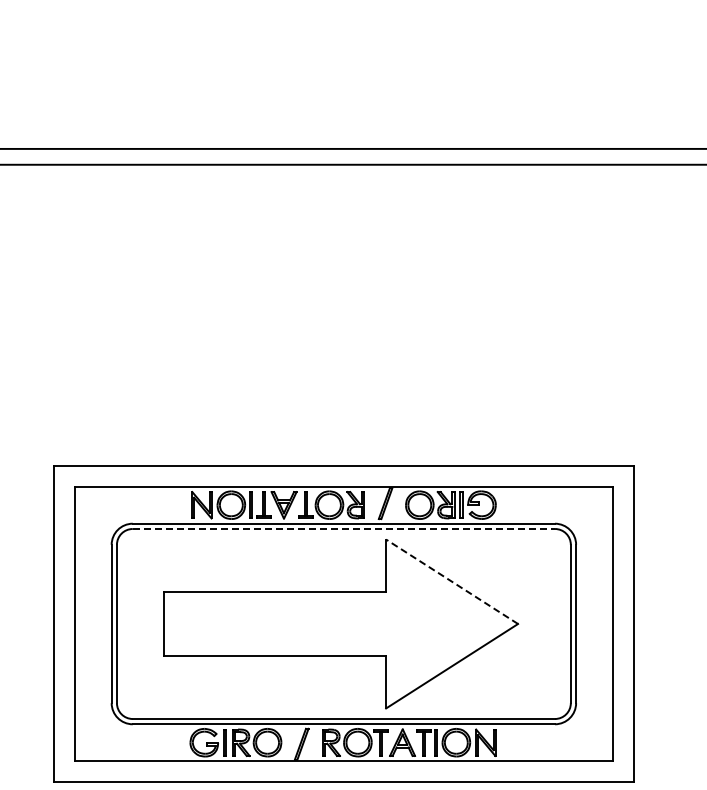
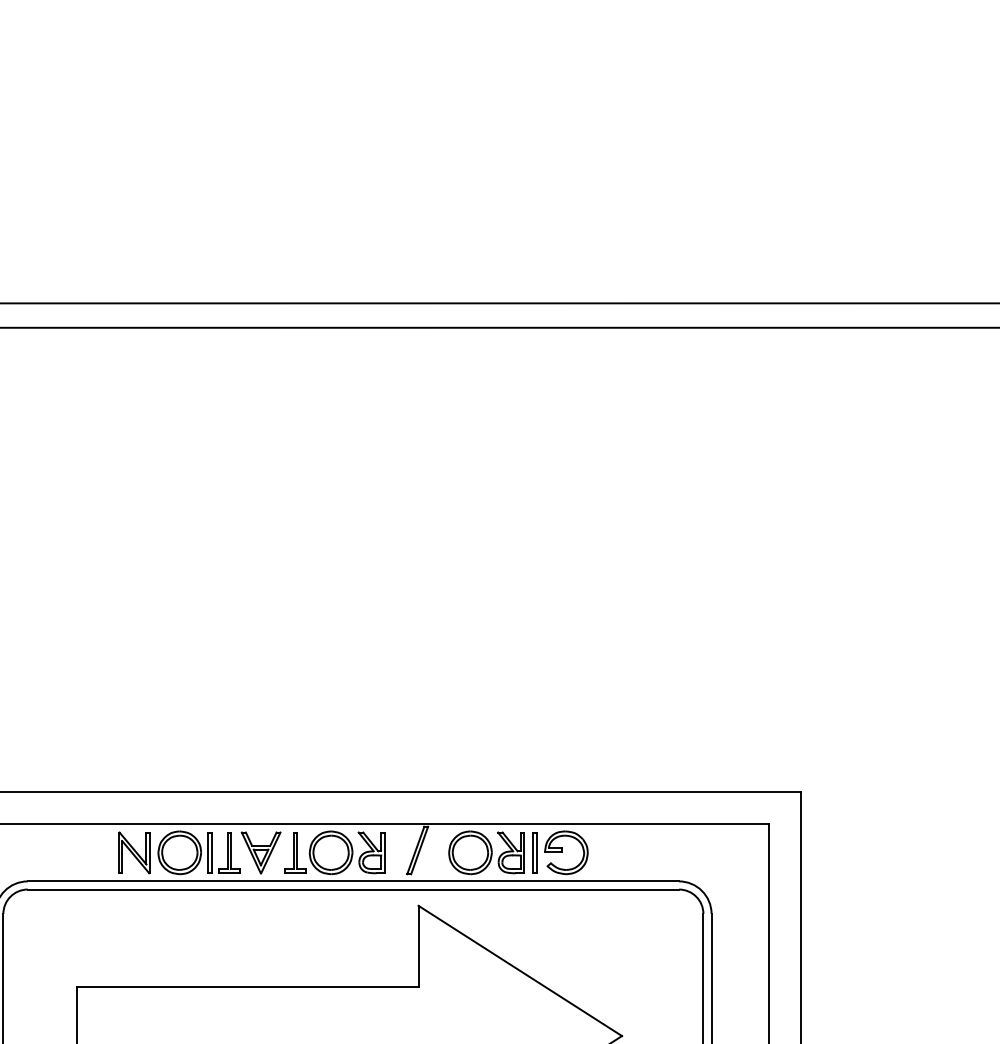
line: (344, 529) -> (354, 890), dashed -> solid
line: (451, 581) -> (519, 970), dashed -> solid

